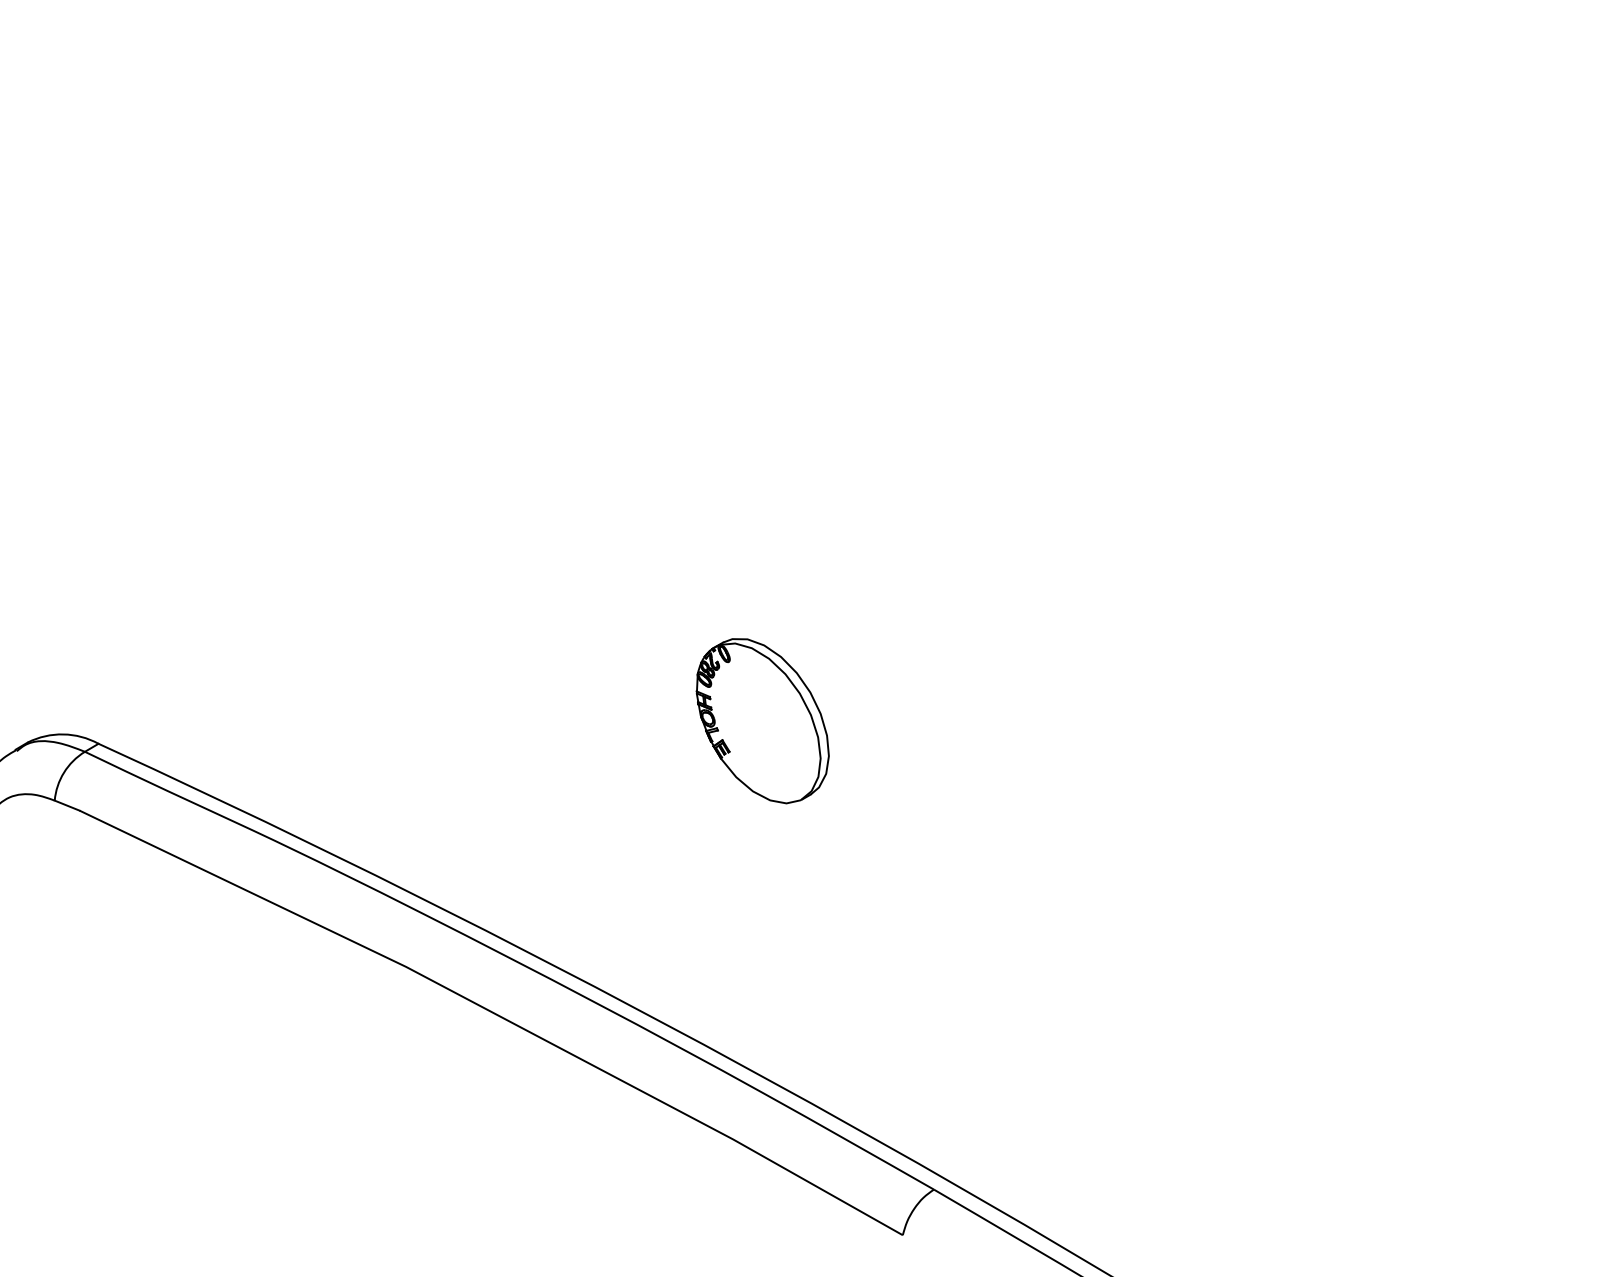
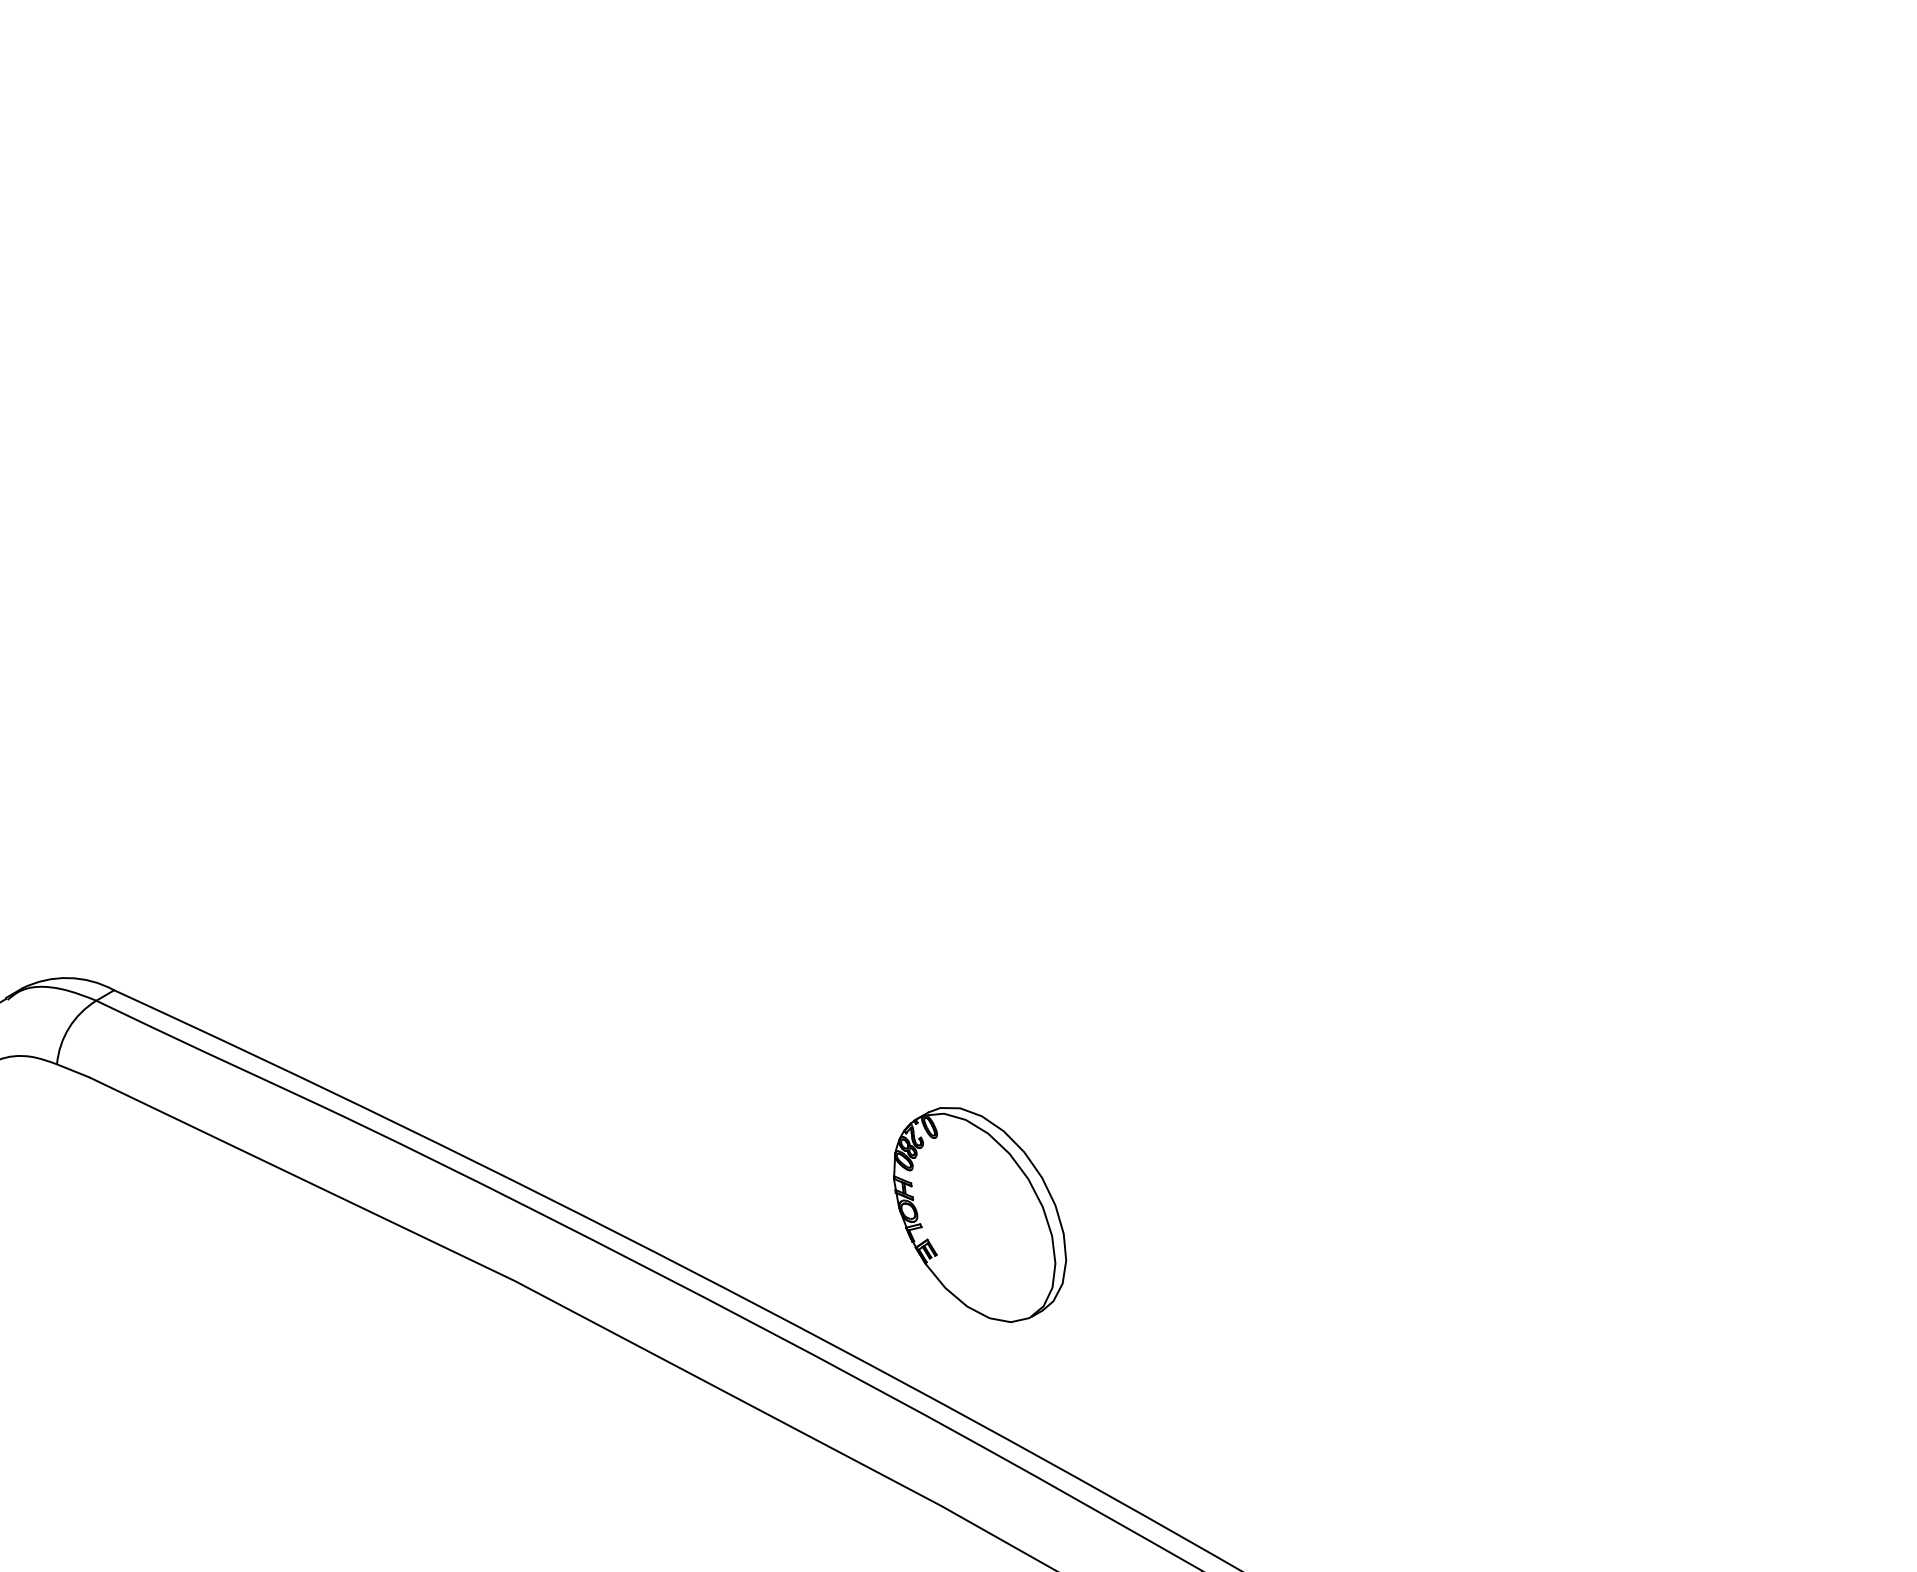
part: (762, 721) -> (979, 1215), moved

